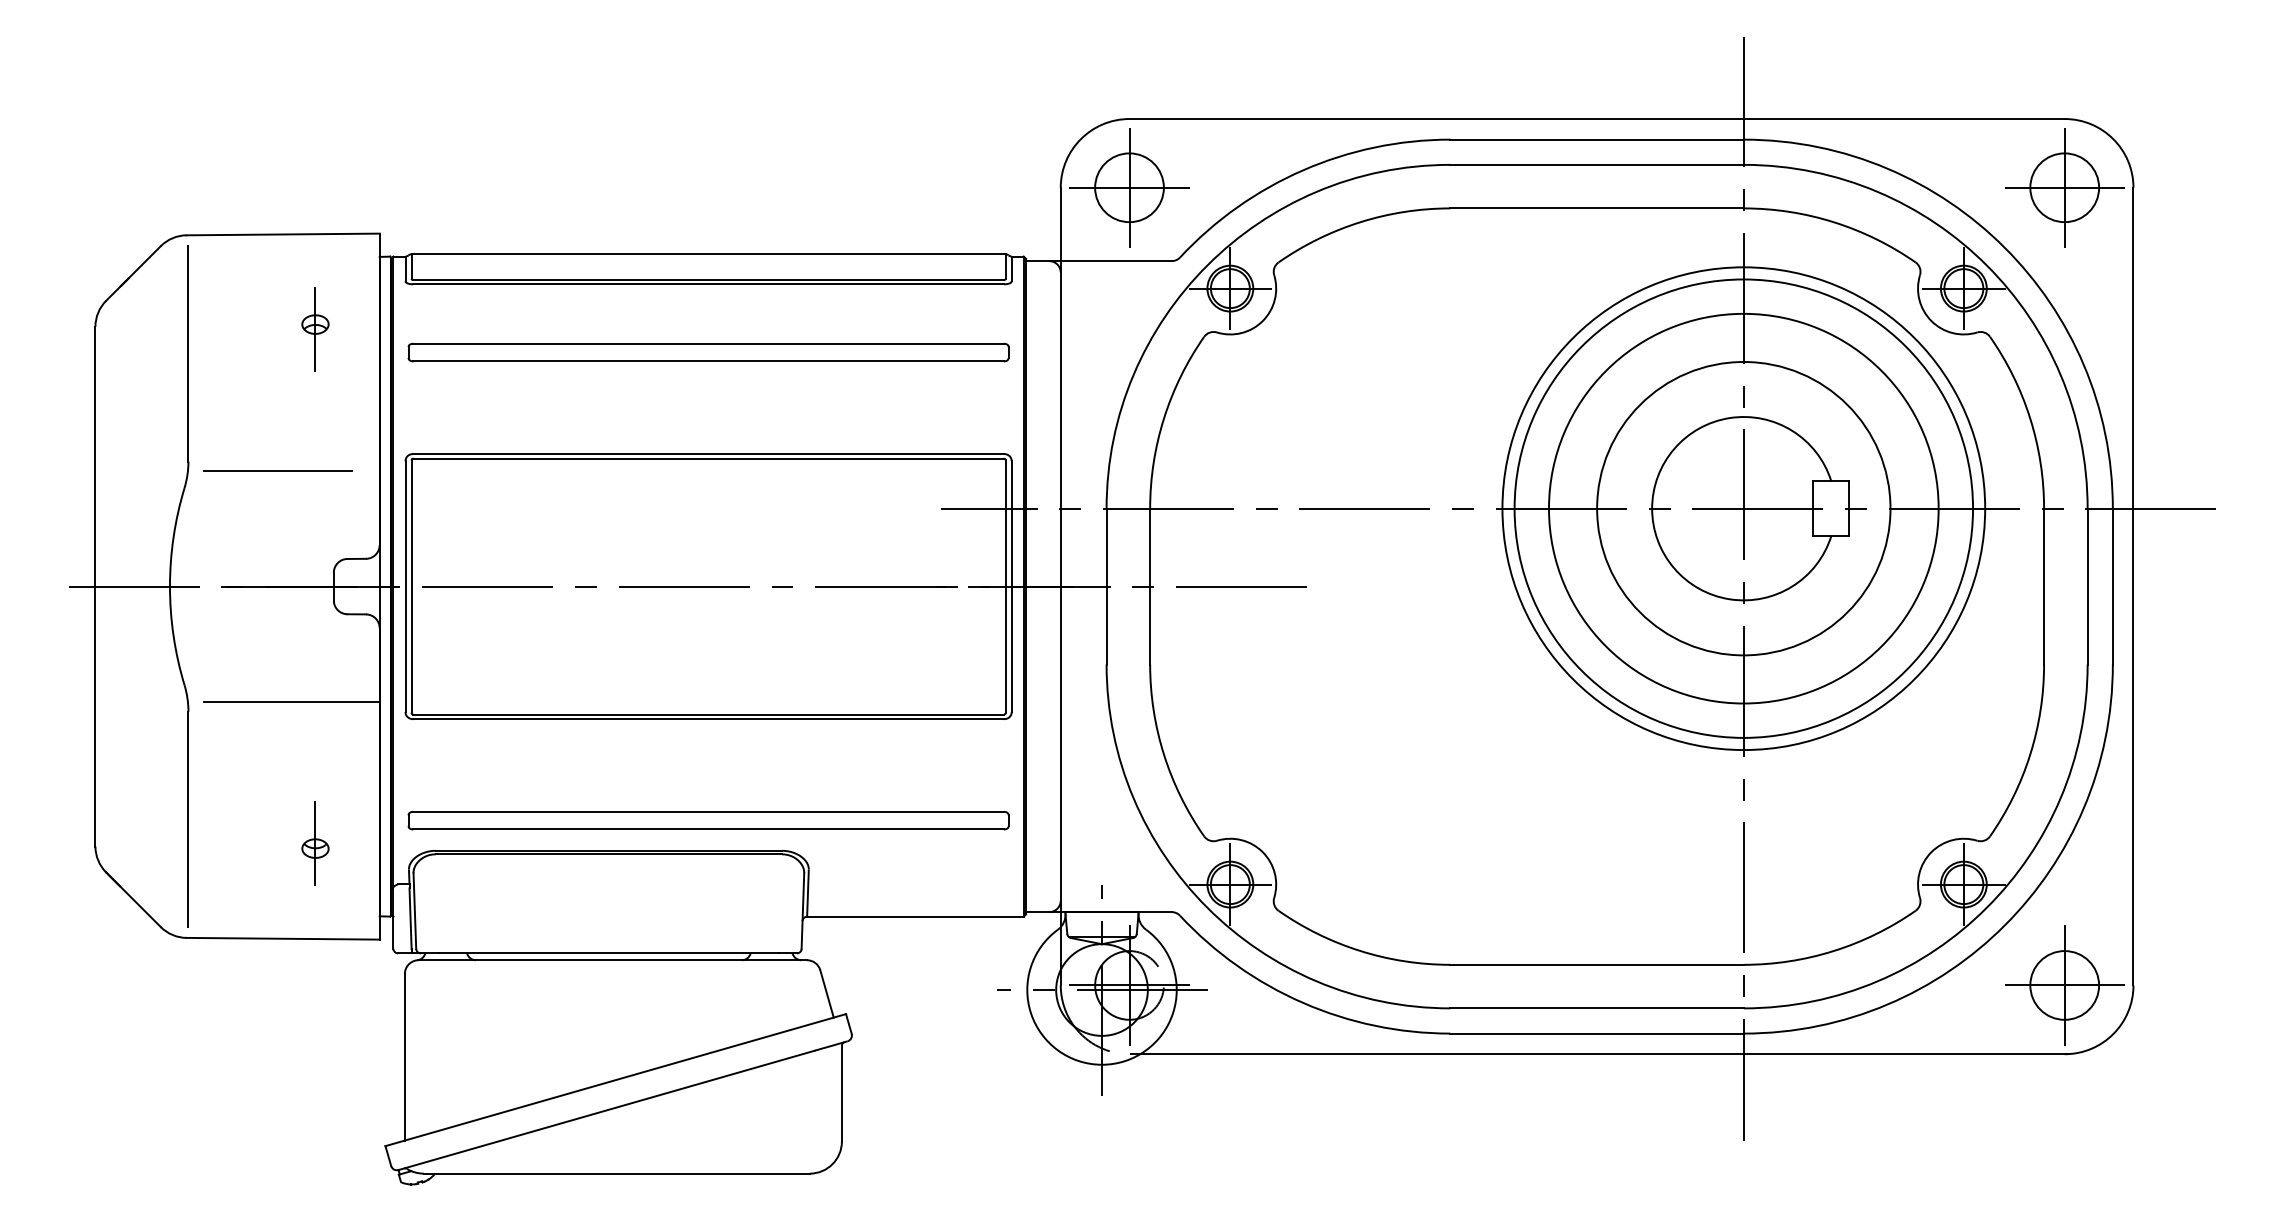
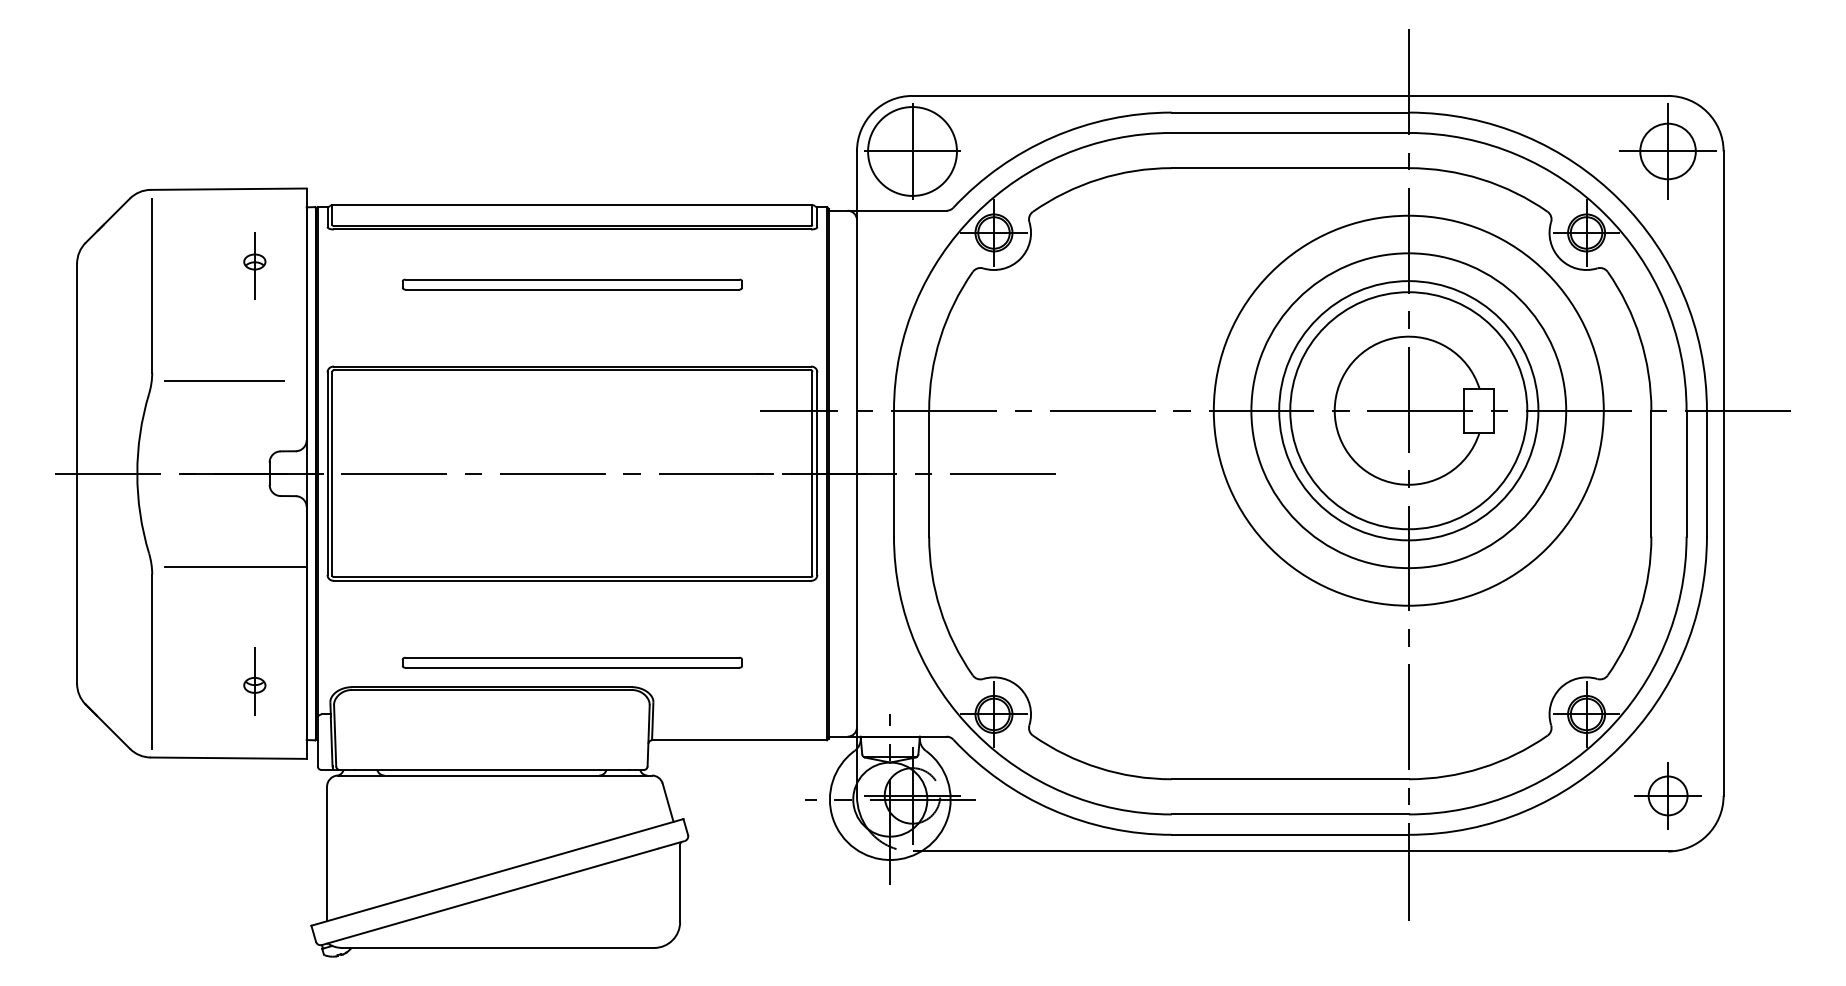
circle: (1129, 187) -> (912, 151), size x1.6
part: (708, 352) -> (572, 284), size x0.7
circle: (1743, 508) -> (1408, 410), size x0.7
part: (708, 820) -> (572, 662), size x0.7
part: (2064, 985) -> (1667, 795), size x0.7

